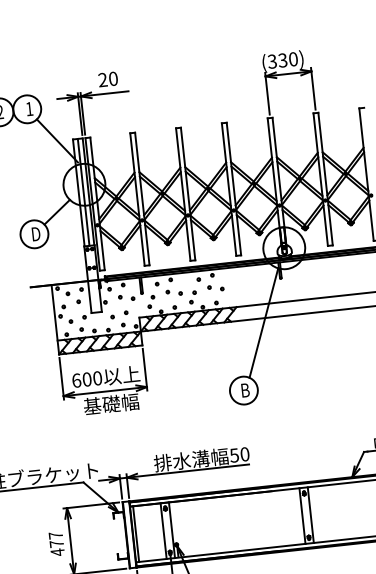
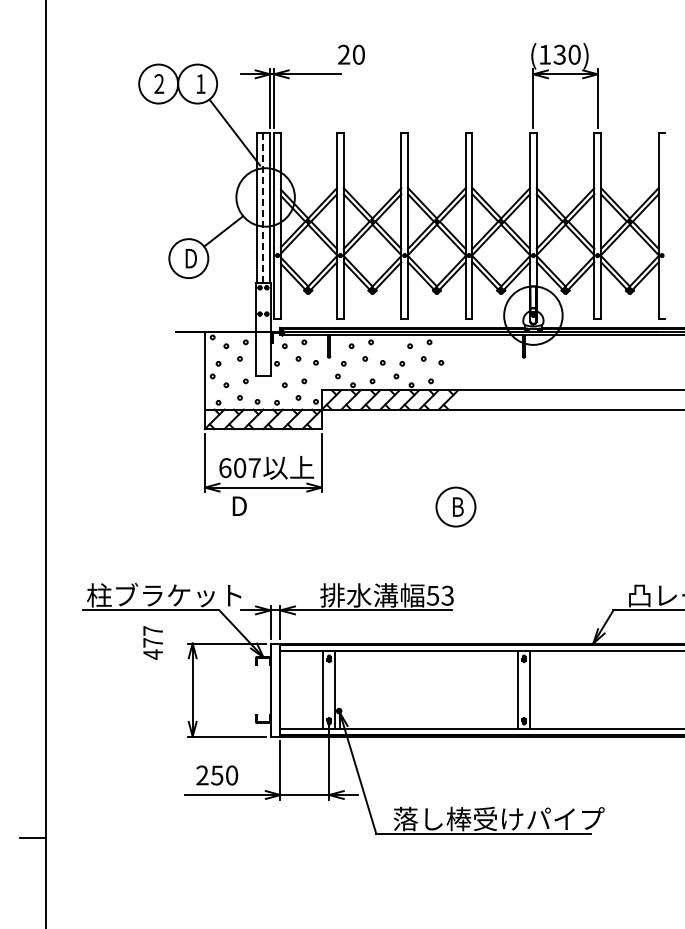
text: (271, 61) -> (544, 54), (330) -> (130)
text: (108, 79) -> (351, 54), moved
line: (83, 192) -> (263, 208), solid -> dashed
line: (263, 323) -> (493, 416), removed
text: (97, 378) -> (254, 468), 600 -> 607
text: (111, 403) -> (269, 505), 基礎幅 -> D
text: (244, 454) -> (447, 595), 50 -> 53
line: (135, 533) -> (284, 689), removed
text: (56, 543) -> (152, 642), moved

